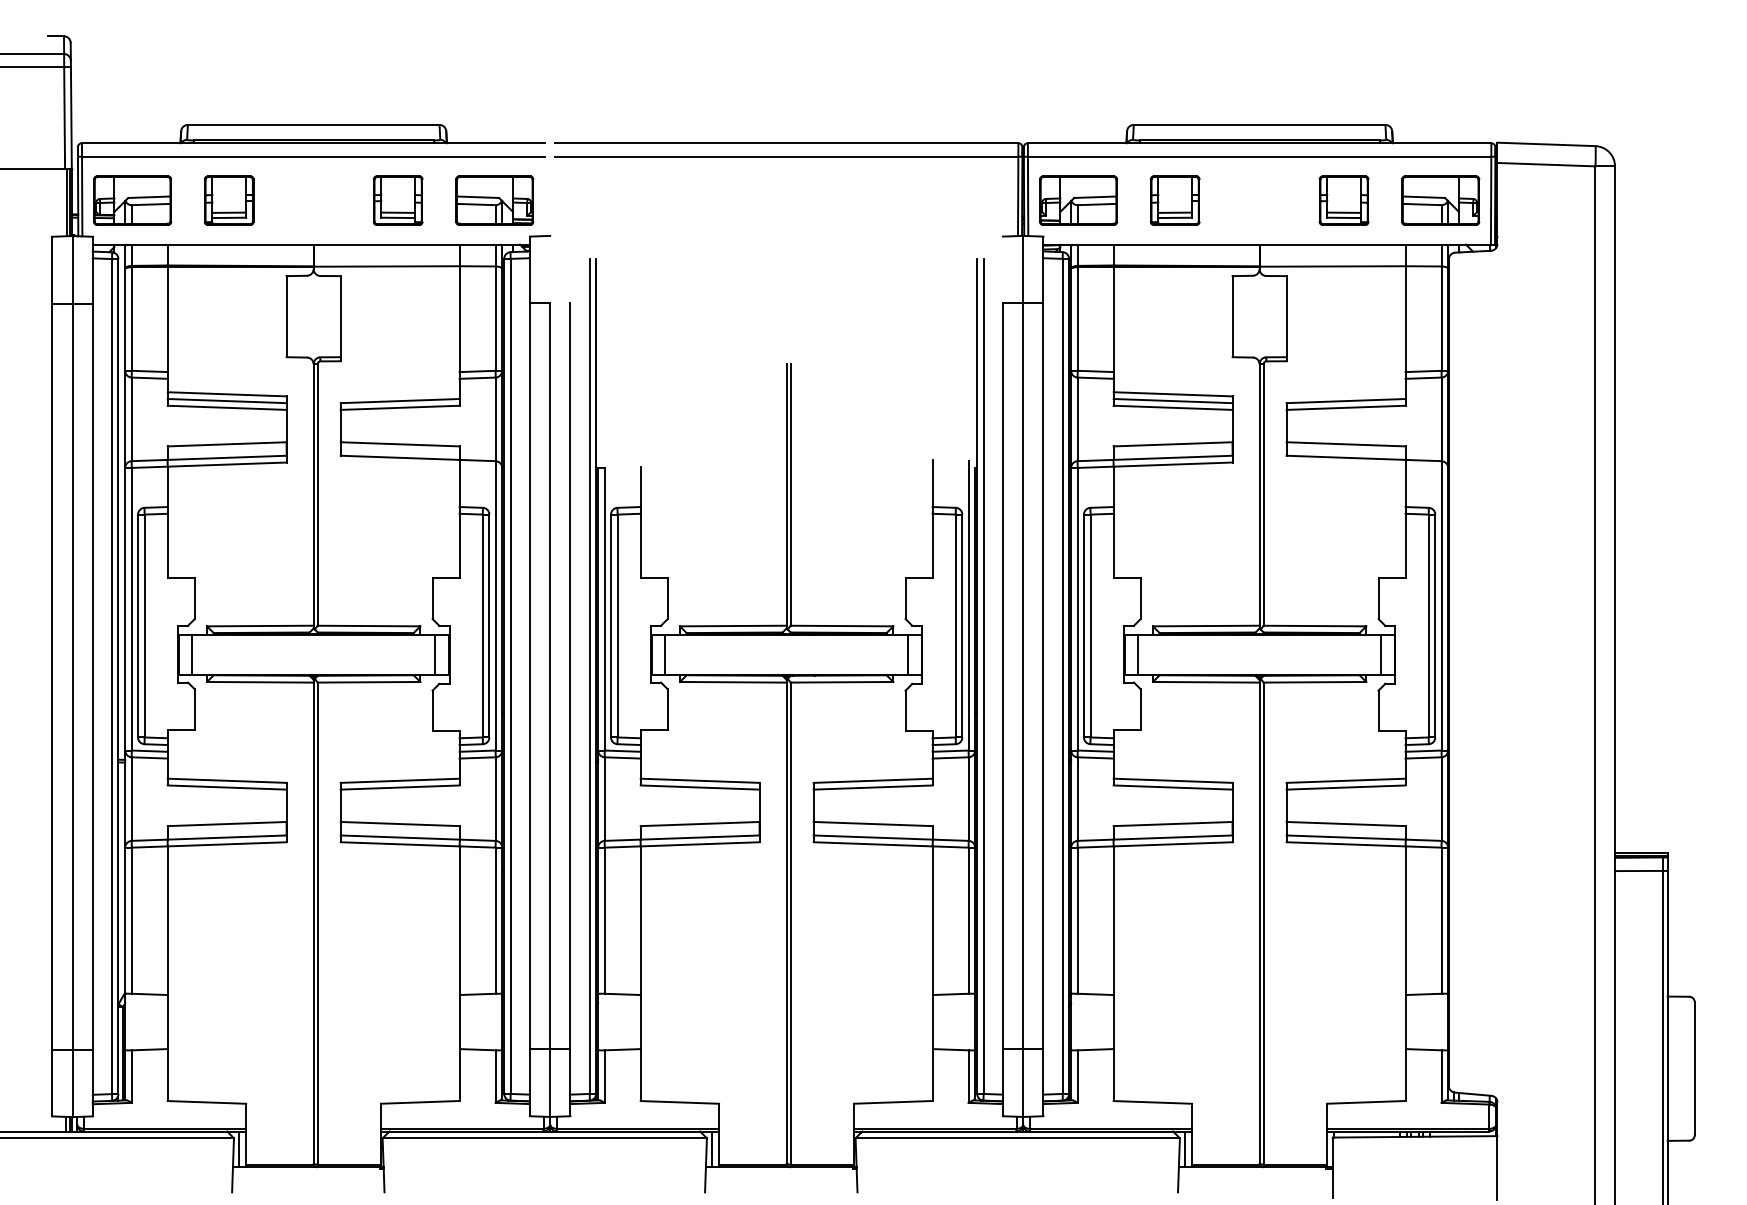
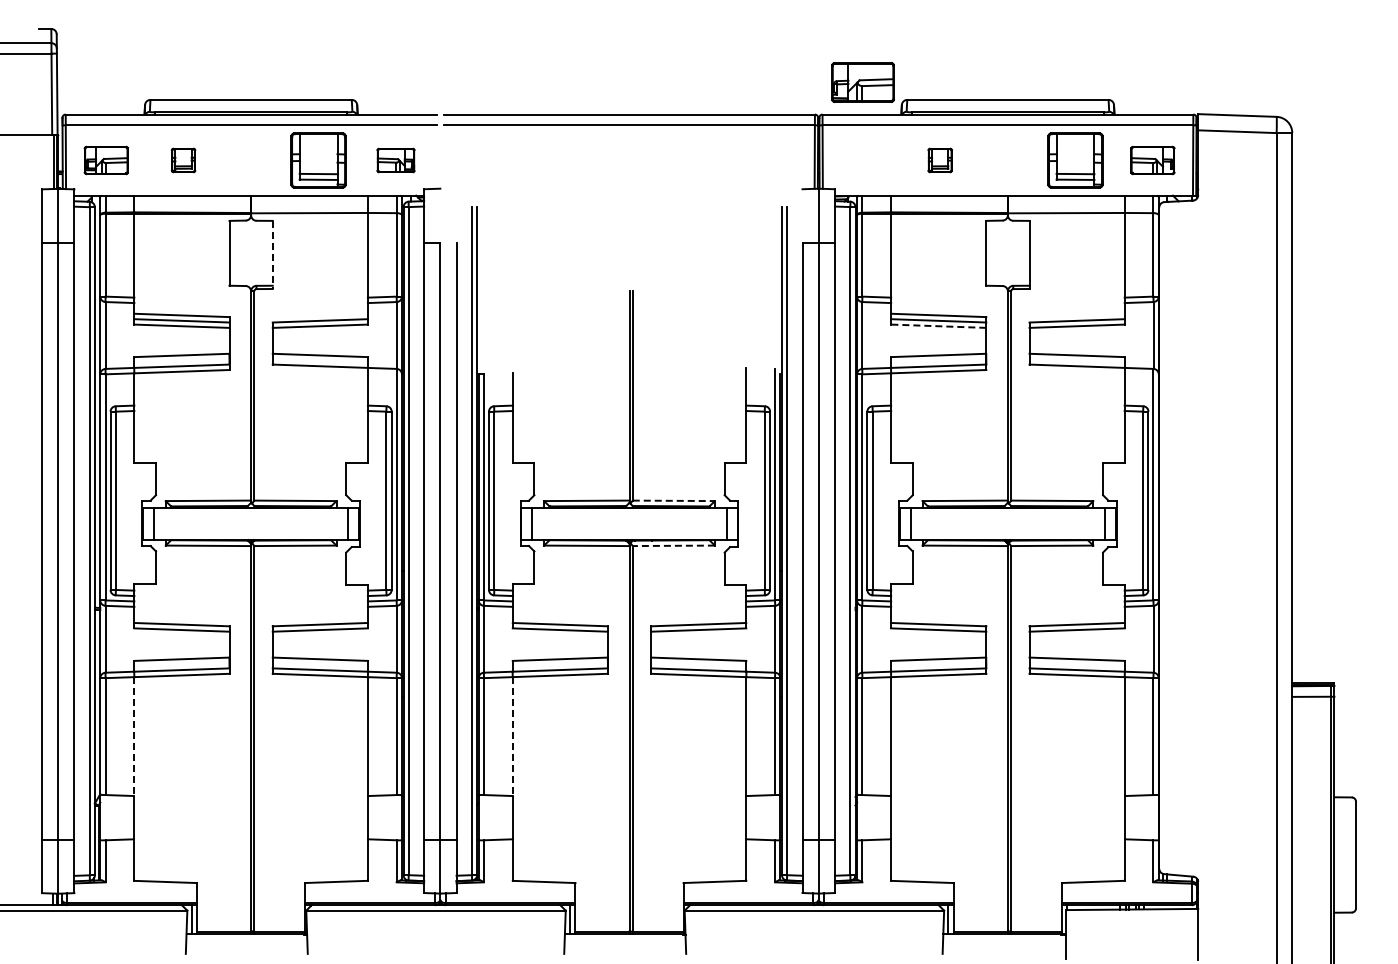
part: (132, 200) -> (106, 160), size x0.7
part: (229, 200) -> (183, 160), size x0.6
part: (397, 200) -> (318, 160), size x1.4
part: (494, 200) -> (395, 160), size x0.6
part: (1077, 200) -> (862, 82), moved
part: (1174, 200) -> (939, 160), size x0.6
part: (1344, 200) -> (1075, 160), size x1.4
part: (1440, 200) -> (1152, 160), size x0.7
line: (340, 319) -> (272, 255), solid -> dashed
line: (1172, 408) -> (938, 326), solid -> dashed
line: (842, 625) -> (674, 500), solid -> dashed
line: (841, 681) -> (673, 545), solid -> dashed
line: (167, 921) -> (134, 737), solid -> dashed
line: (640, 921) -> (512, 737), solid -> dashed

